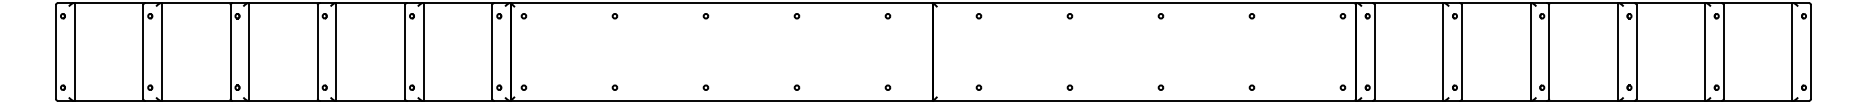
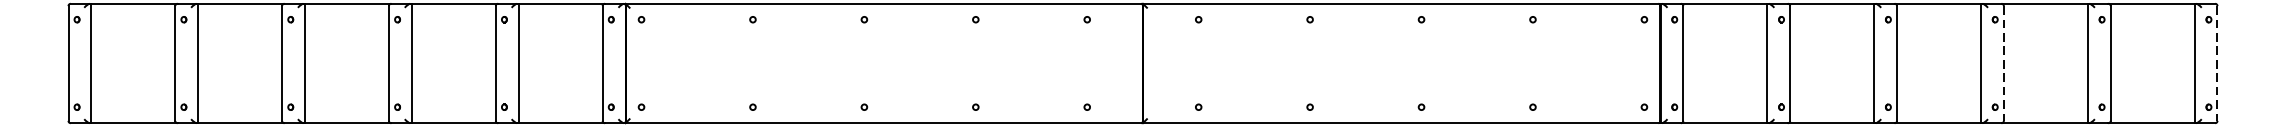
line: (1636, 51) -> (2003, 62), solid -> dashed
line: (1810, 51) -> (2216, 62), solid -> dashed

